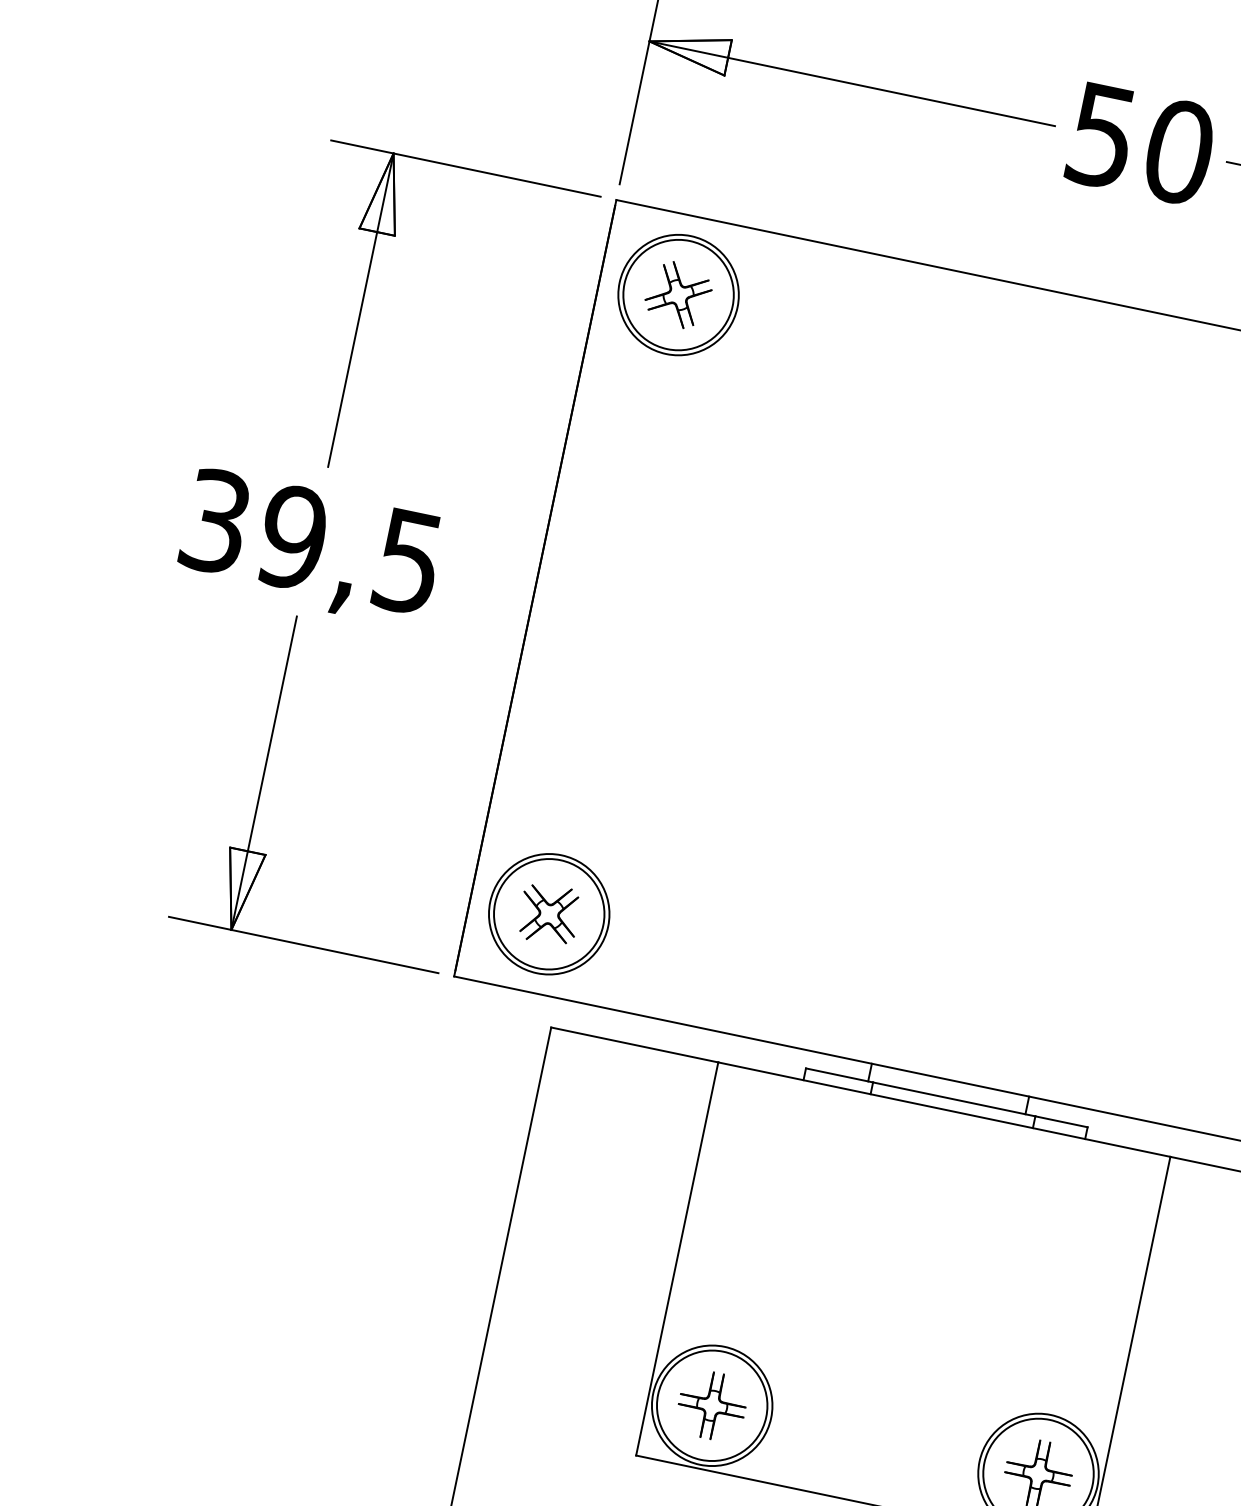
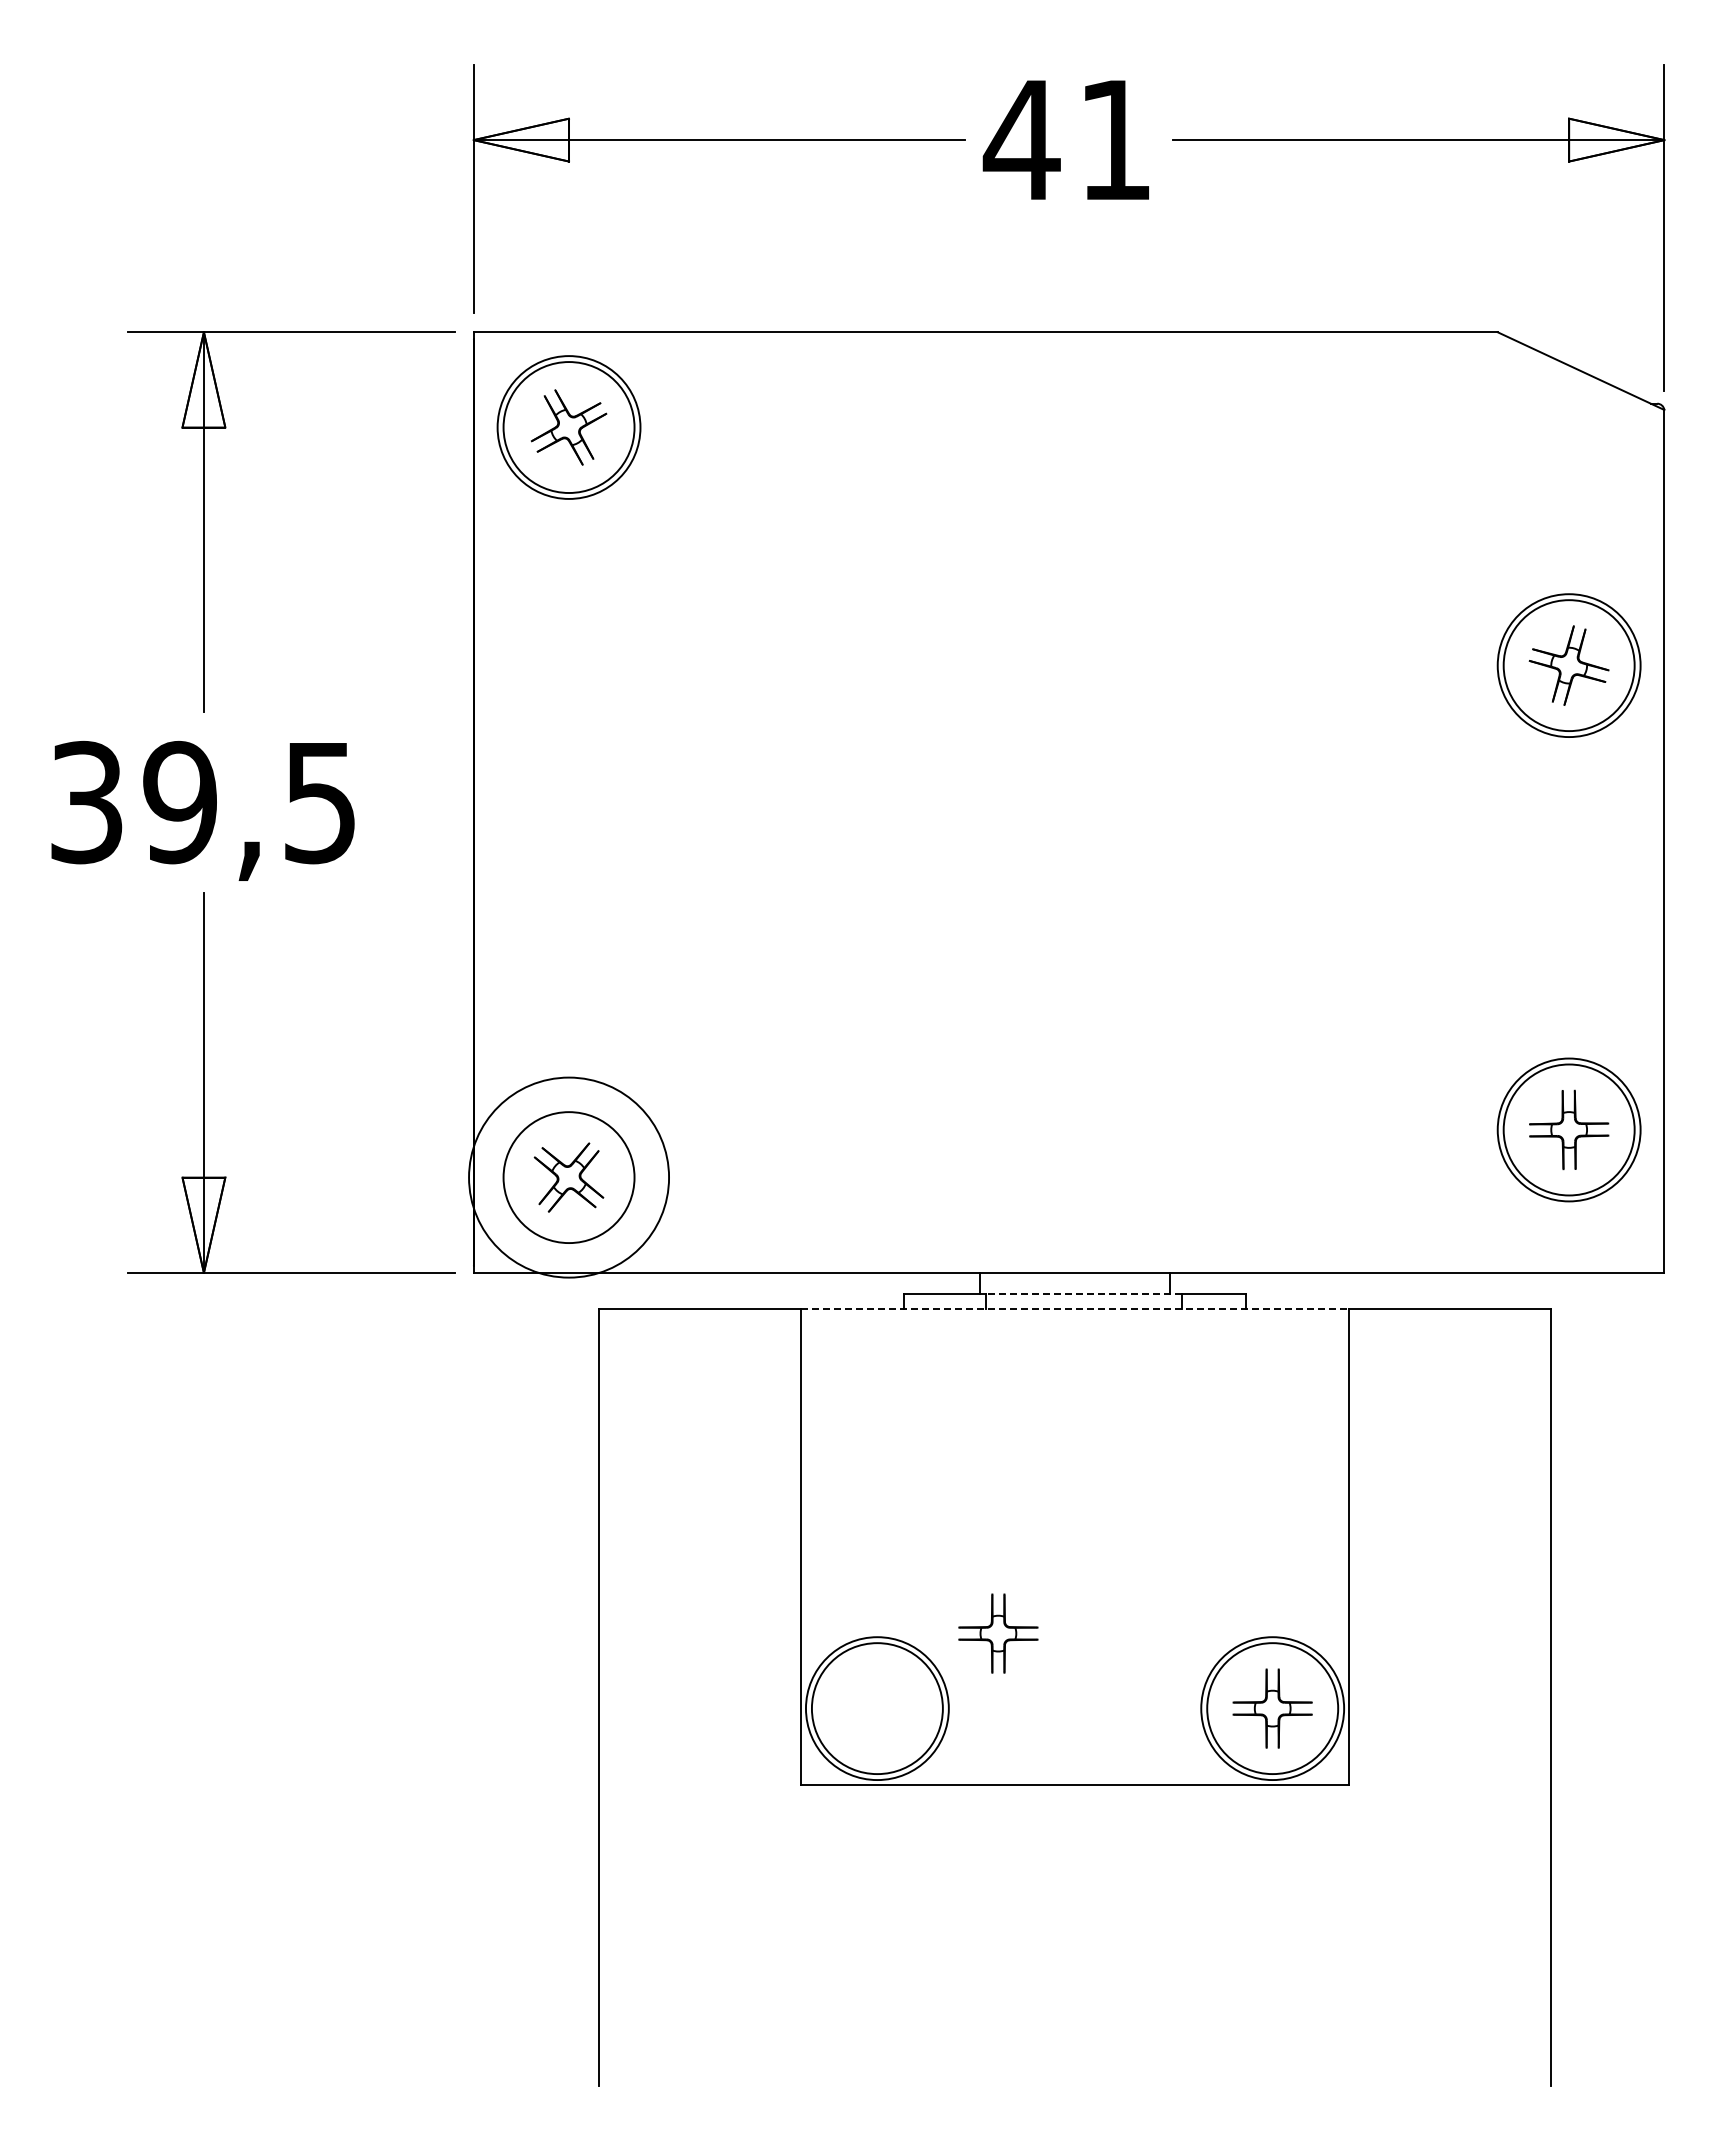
text: (1139, 143) -> (1067, 139), 50 -> 41
circle: (548, 914) -> (568, 1177), size x1.4
line: (953, 1099) -> (1083, 1294), solid -> dashed
line: (944, 1109) -> (1075, 1308), solid -> dashed
part: (712, 1405) -> (998, 1633), moved

